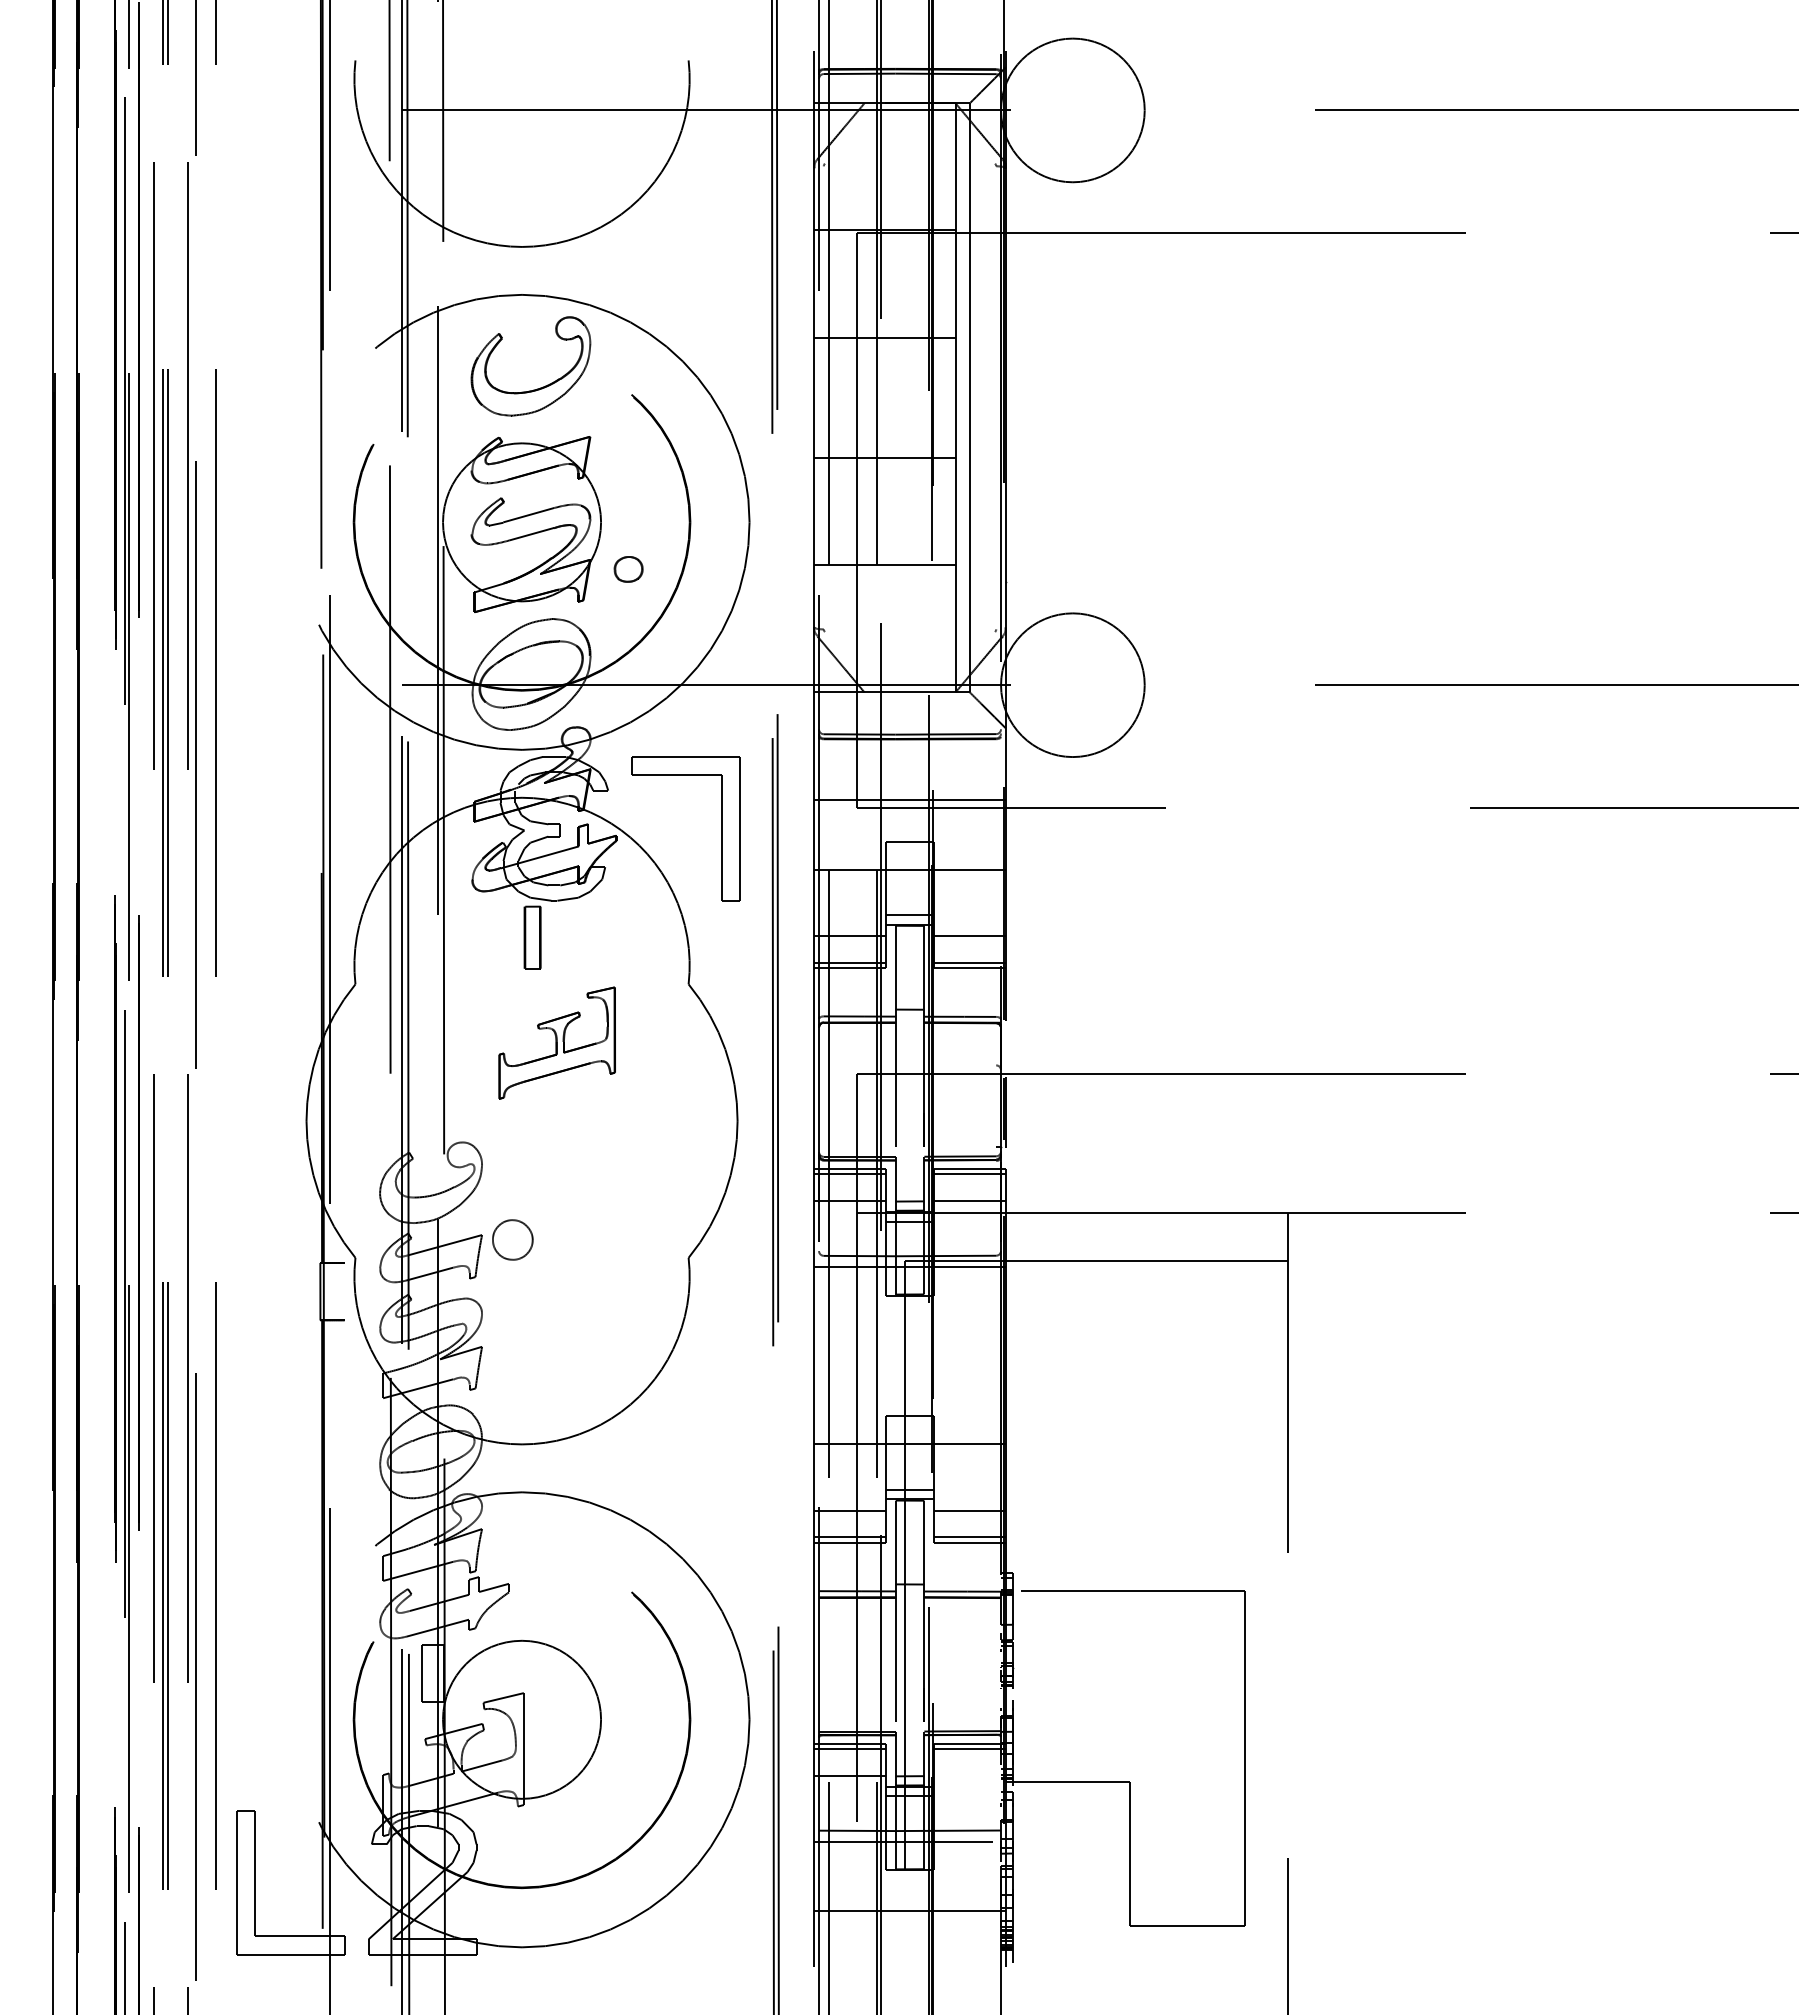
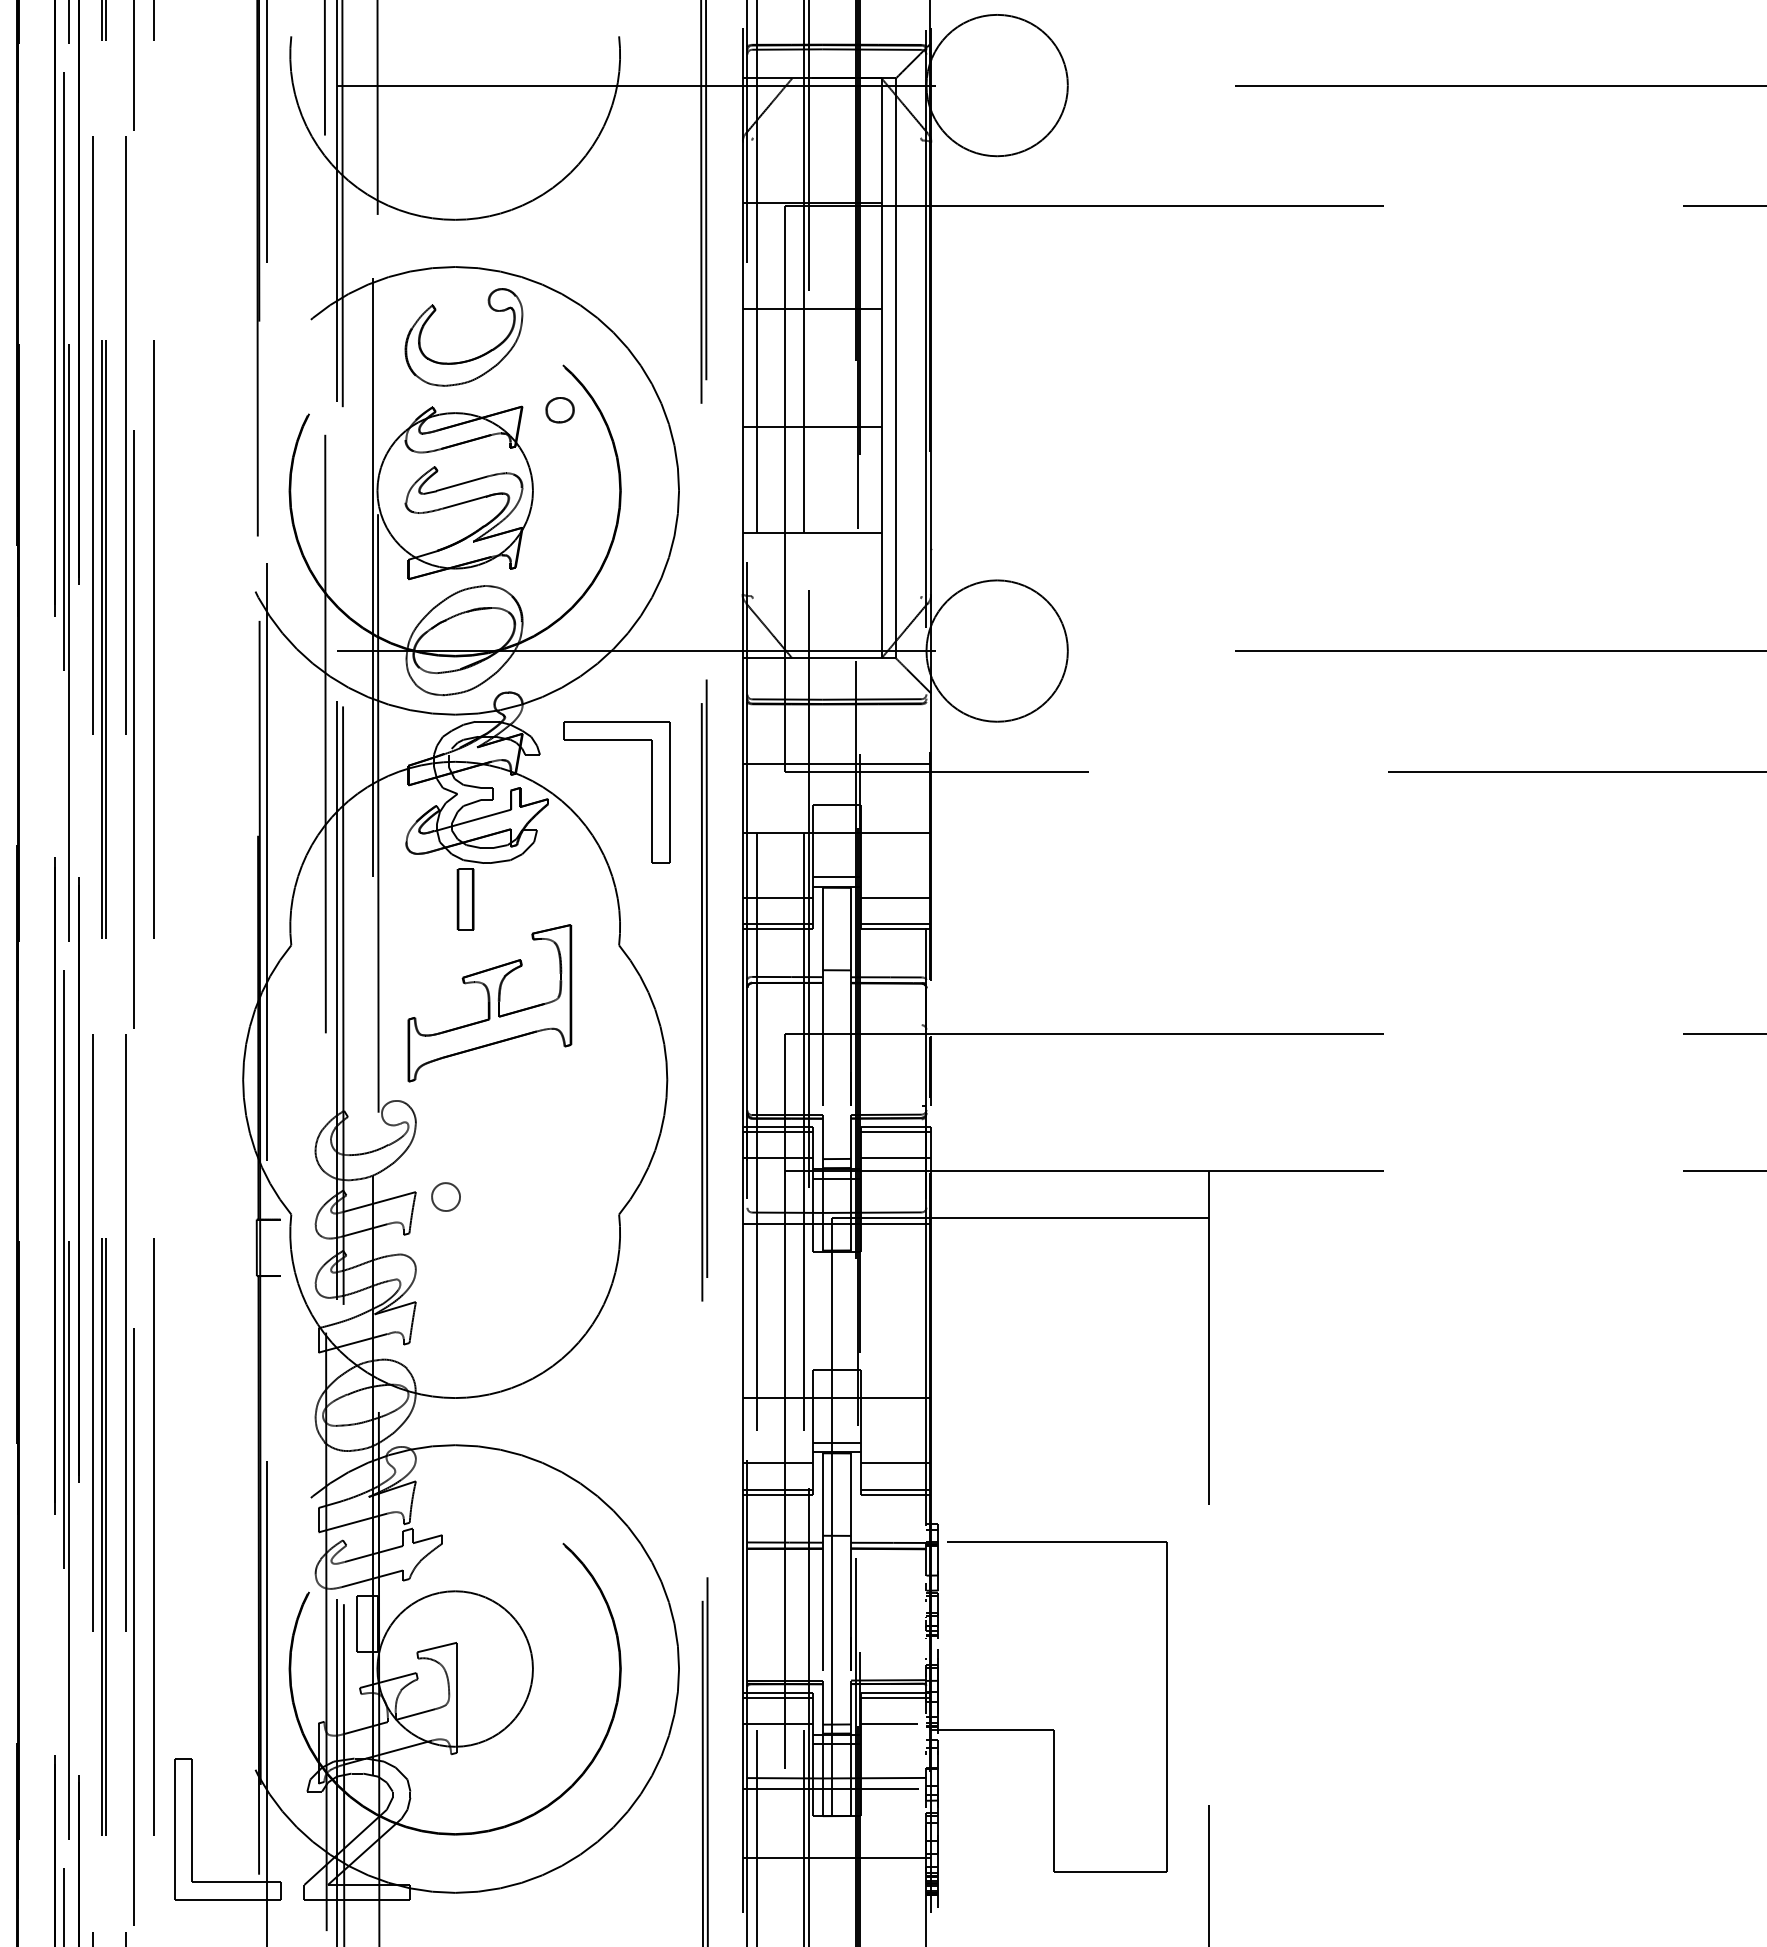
part: (628, 569) -> (559, 410), moved
part: (556, 1042) -> (489, 1002), size x1.43
part: (512, 1240) -> (445, 1197), size x0.71
line: (962, 1775) -> (888, 1723), added

